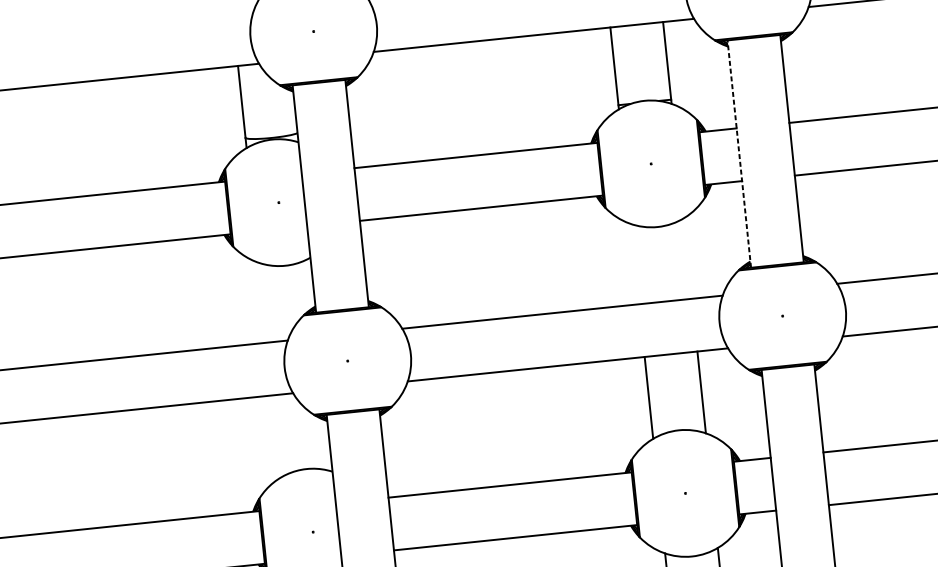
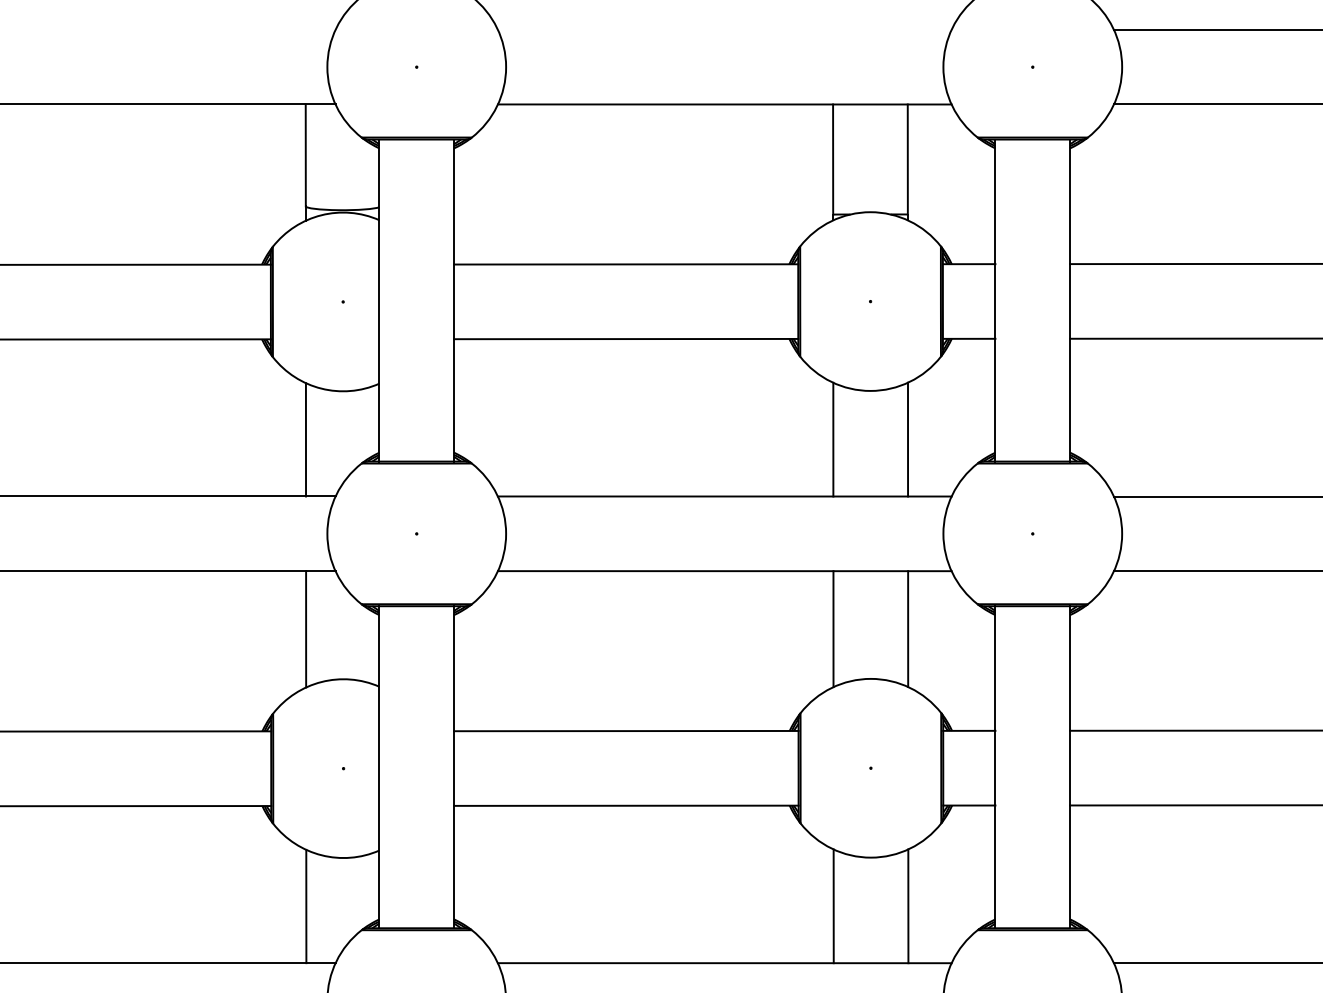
line: (739, 154) -> (995, 300), dashed -> solid
line: (687, 258) -> (907, 439), added
line: (635, 264) -> (833, 439), added
line: (262, 302) -> (305, 439), added
line: (276, 436) -> (306, 629), added

